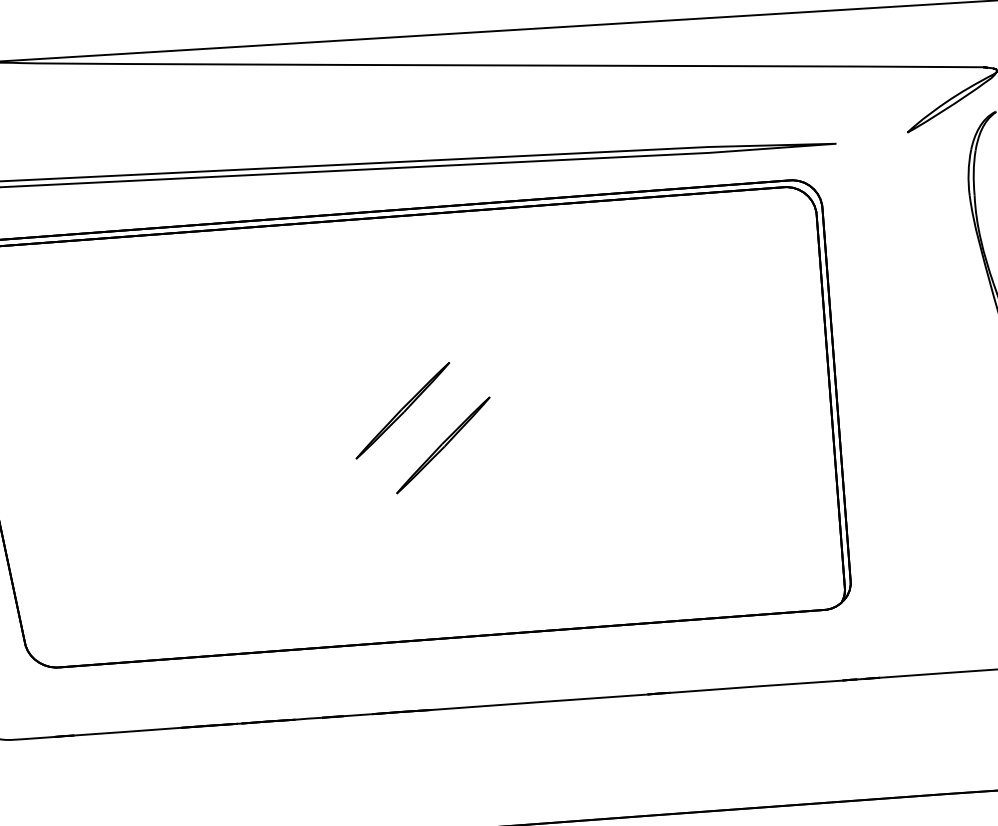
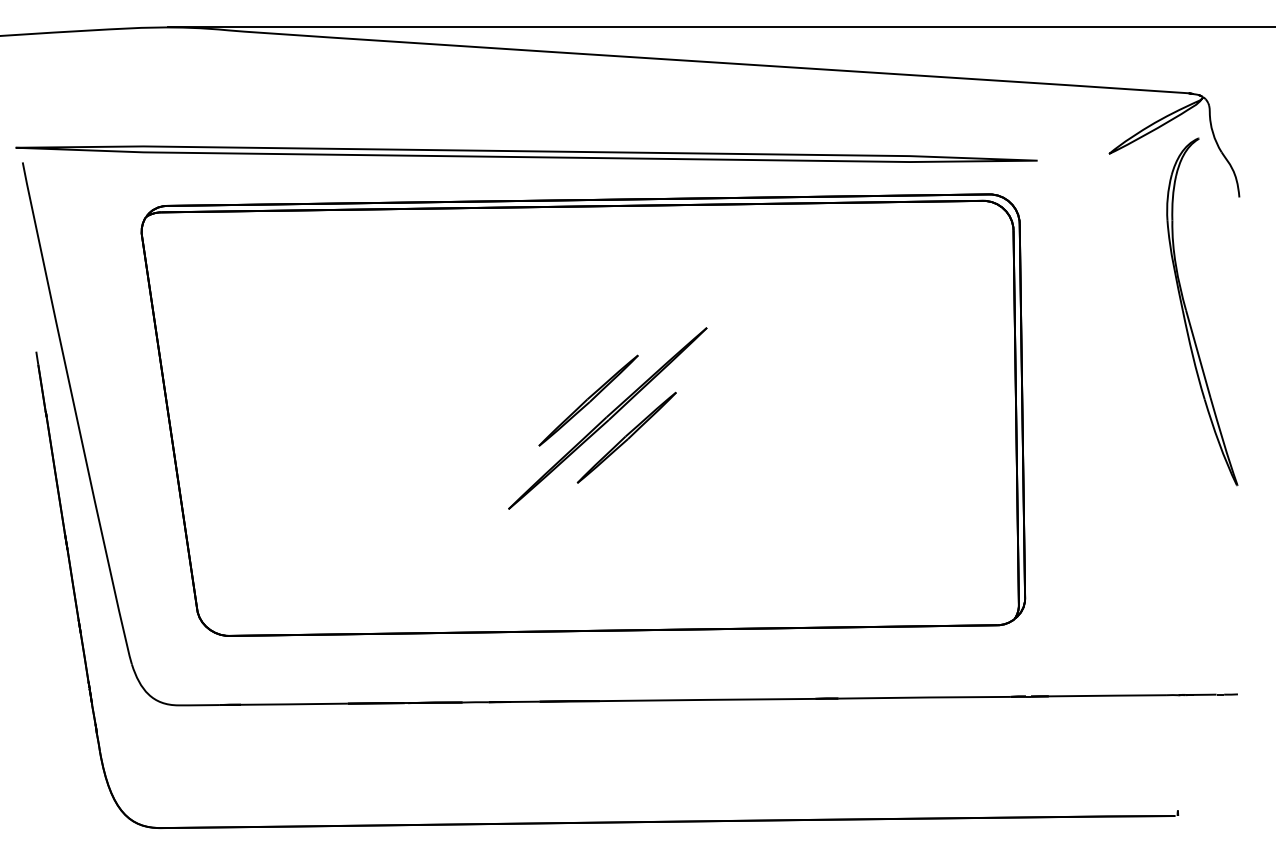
part: (422, 427) -> (607, 418), added

